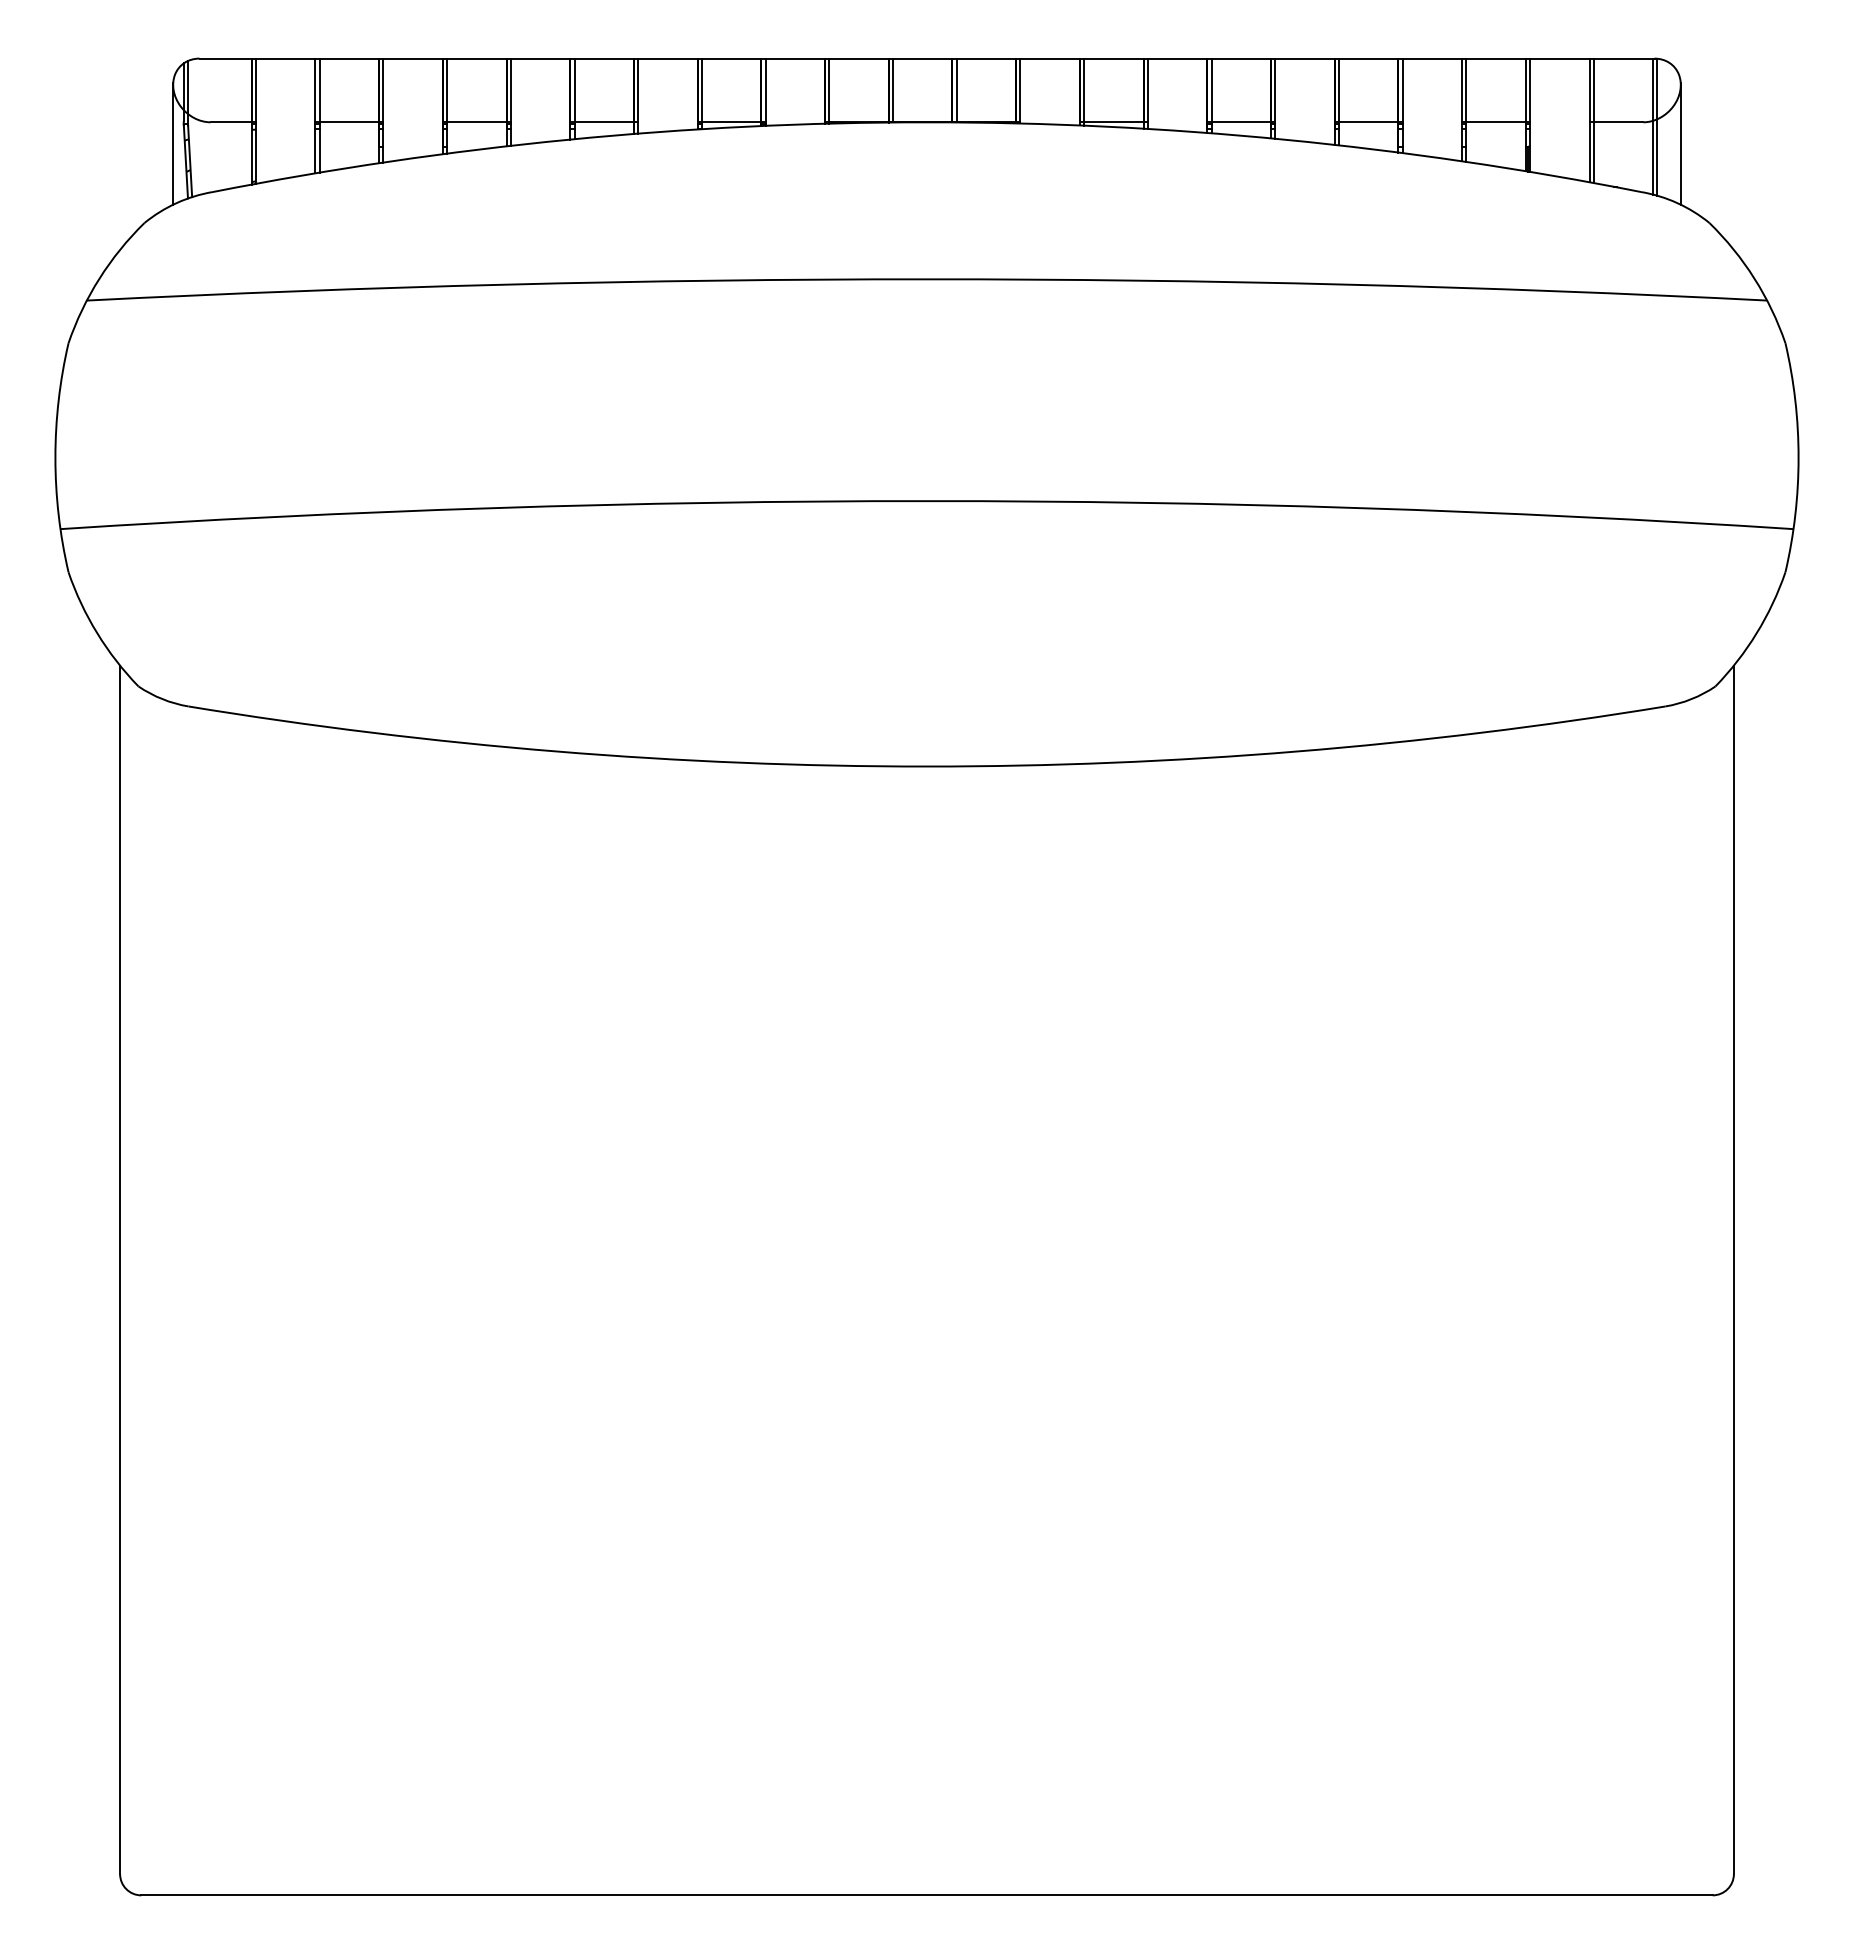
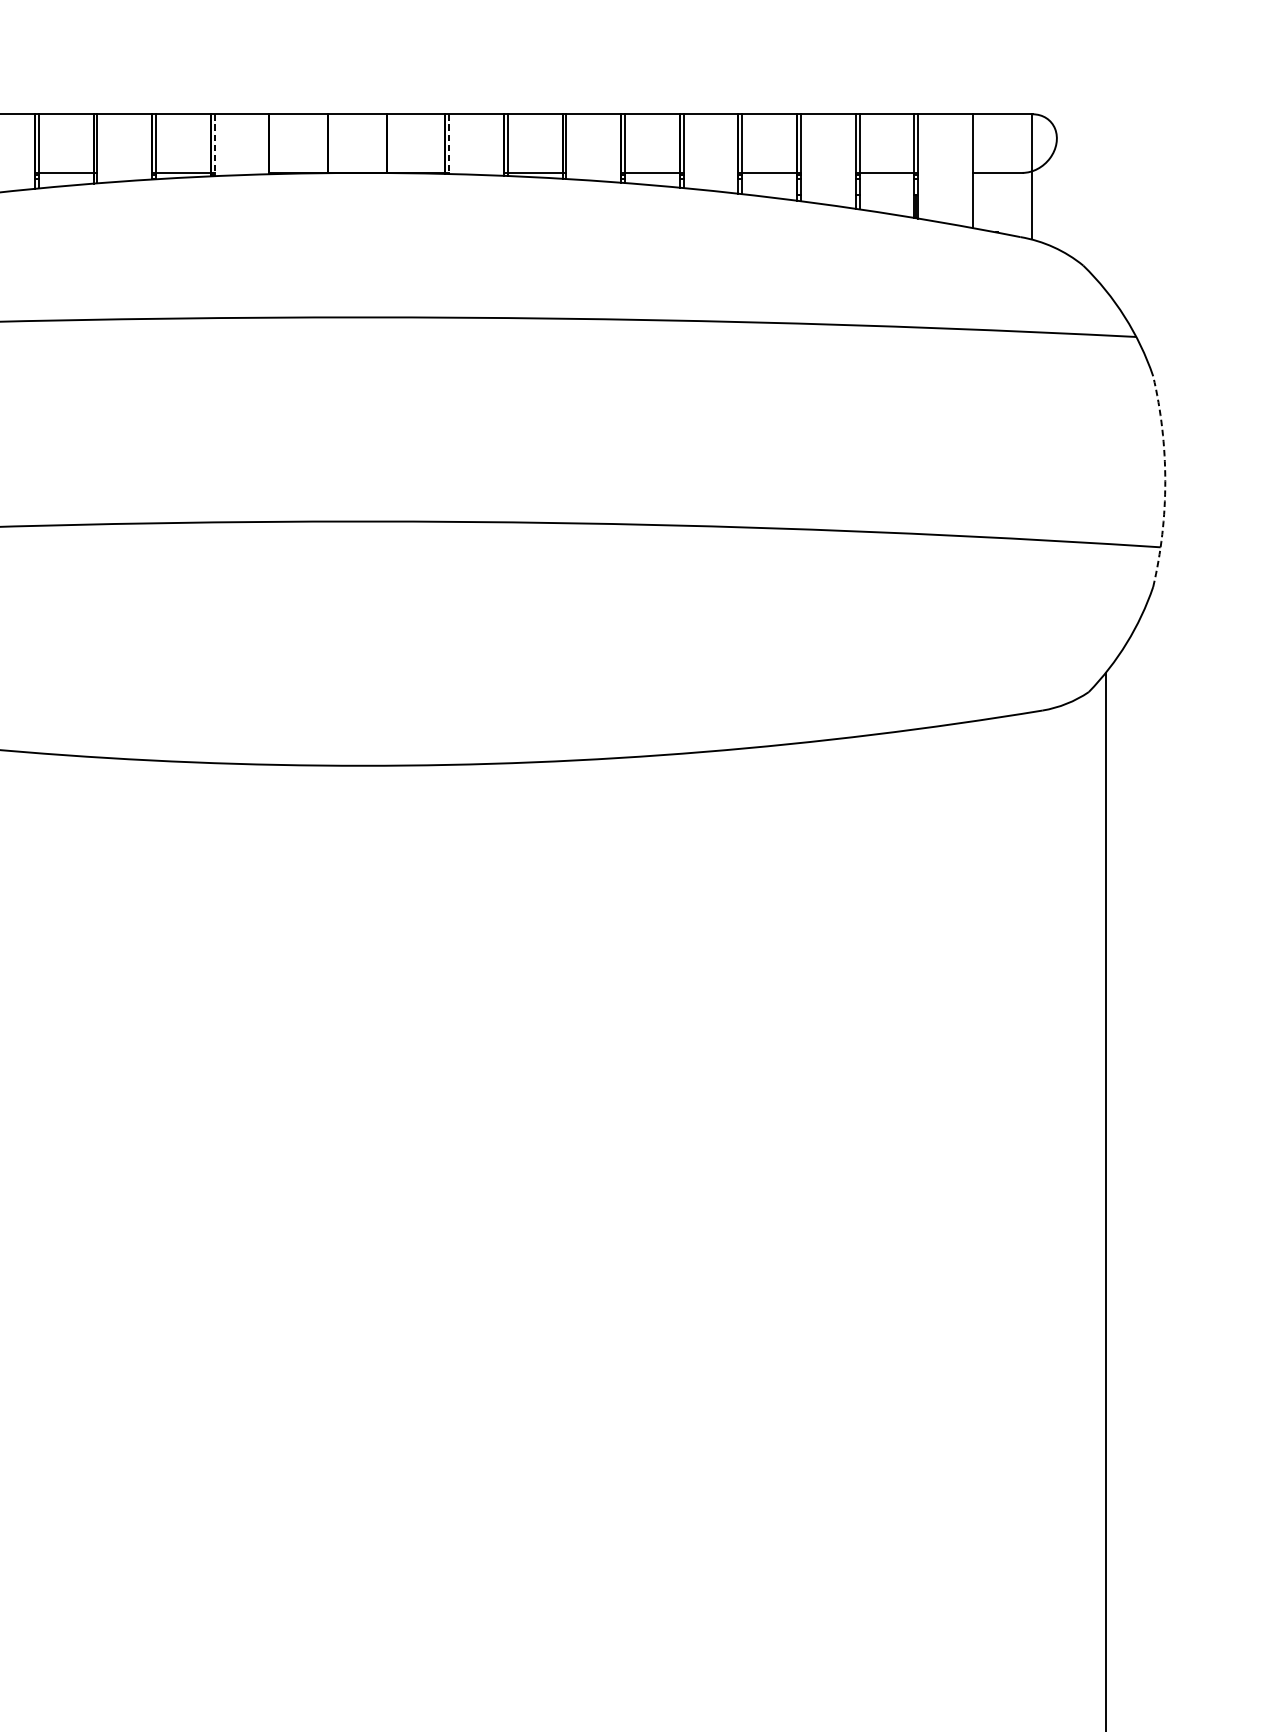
line: (829, 90) -> (273, 143), removed
line: (893, 90) -> (332, 143), removed
line: (956, 90) -> (390, 143), removed
line: (1020, 91) -> (449, 144), solid -> dashed
line: (765, 92) -> (214, 145), solid -> dashed
line: (1593, 120) -> (976, 171), removed
line: (1657, 126) -> (1035, 176), removed
line: (1680, 143) -> (1056, 192), removed
arc: (1798, 457) -> (1165, 481), solid -> dashed

